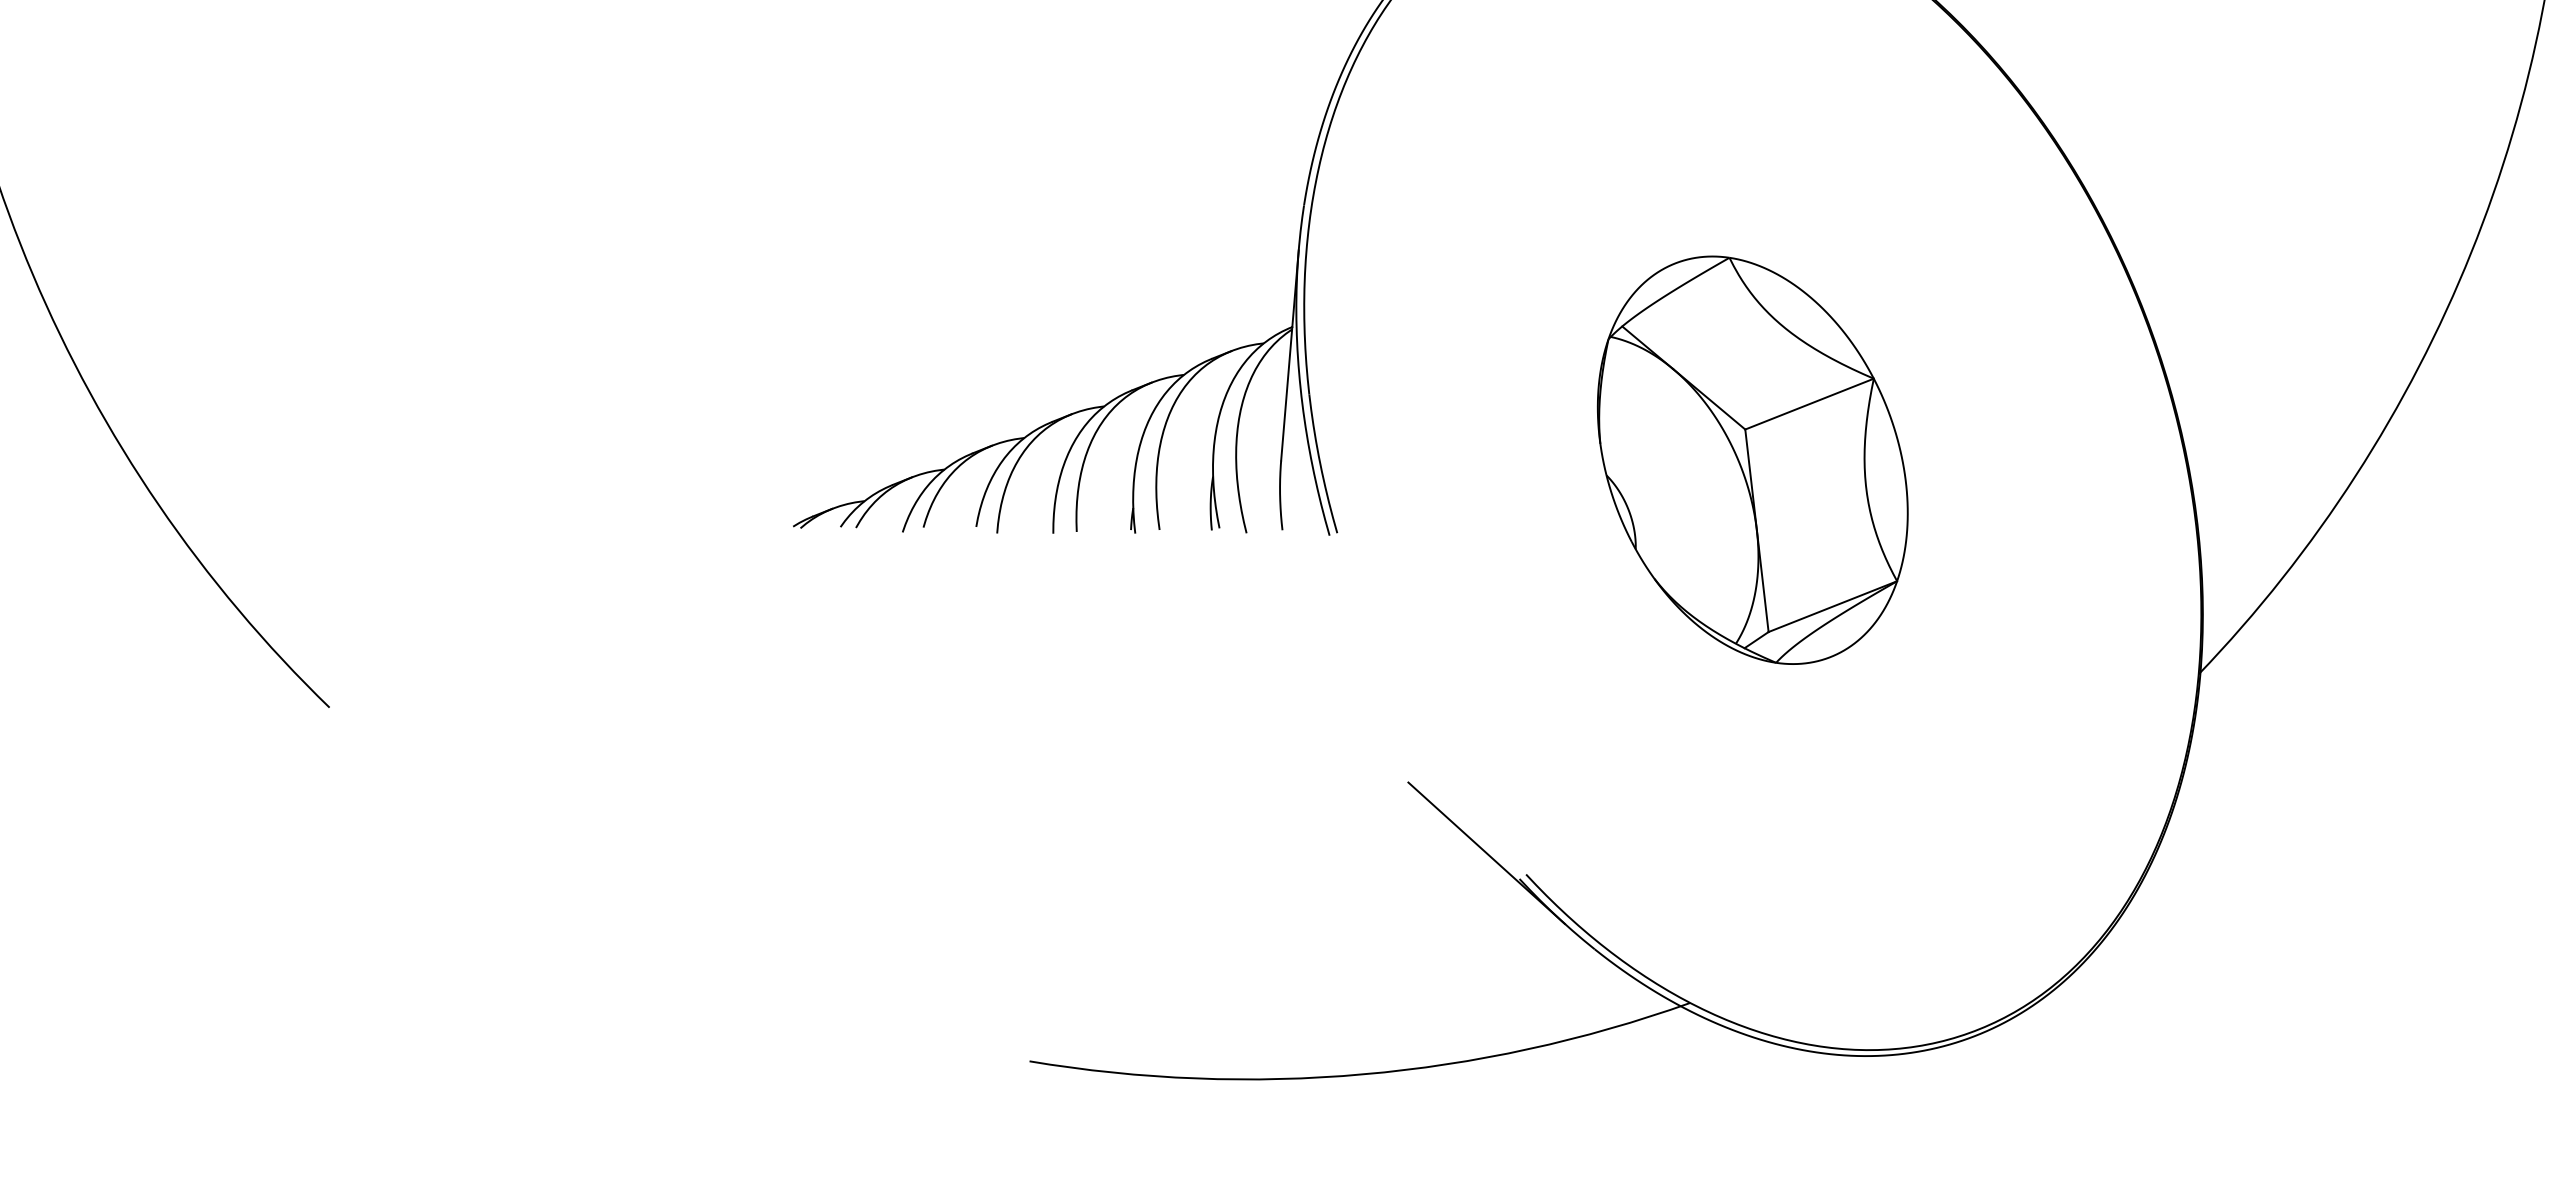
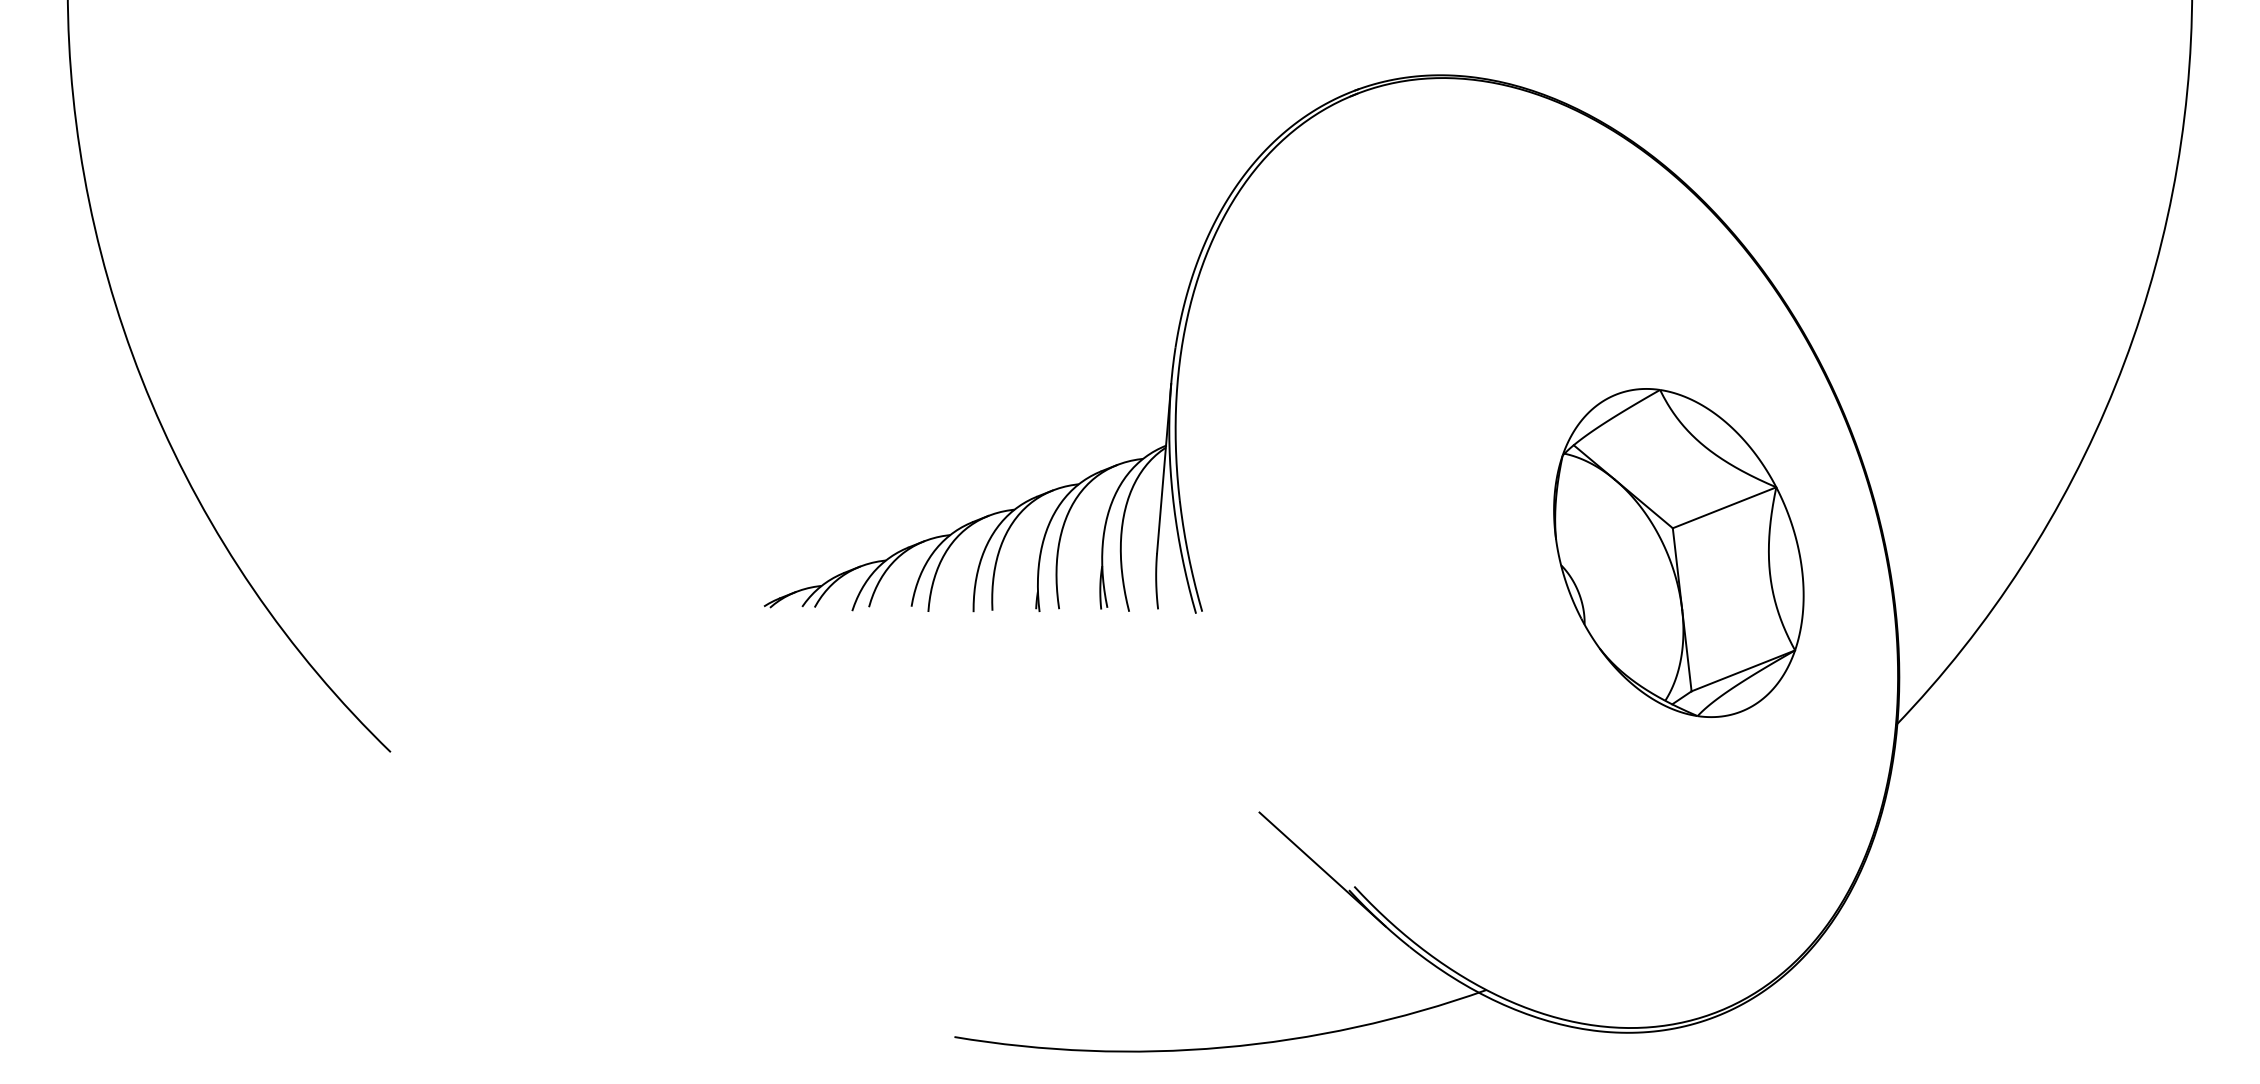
part: (1752, 459) -> (1678, 552), moved

